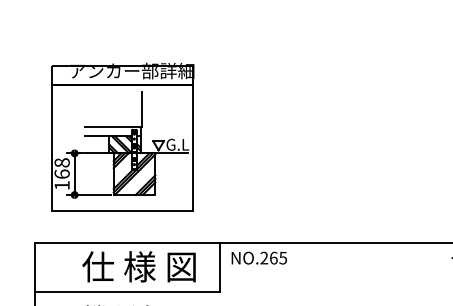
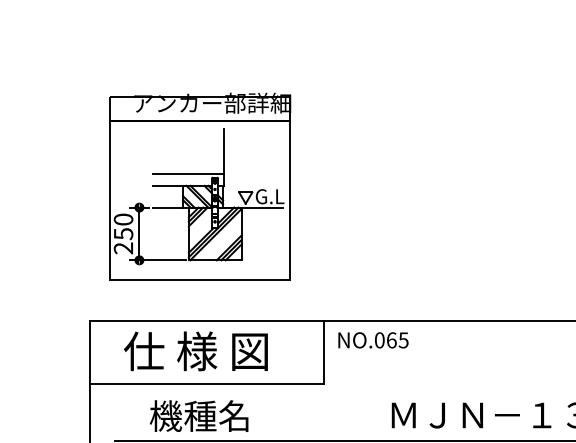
text: (62, 173) -> (123, 233), 168 -> 250
text: (264, 258) -> (379, 340), NO.265 -> NO.065
text: (138, 266) -> (195, 351), moved

